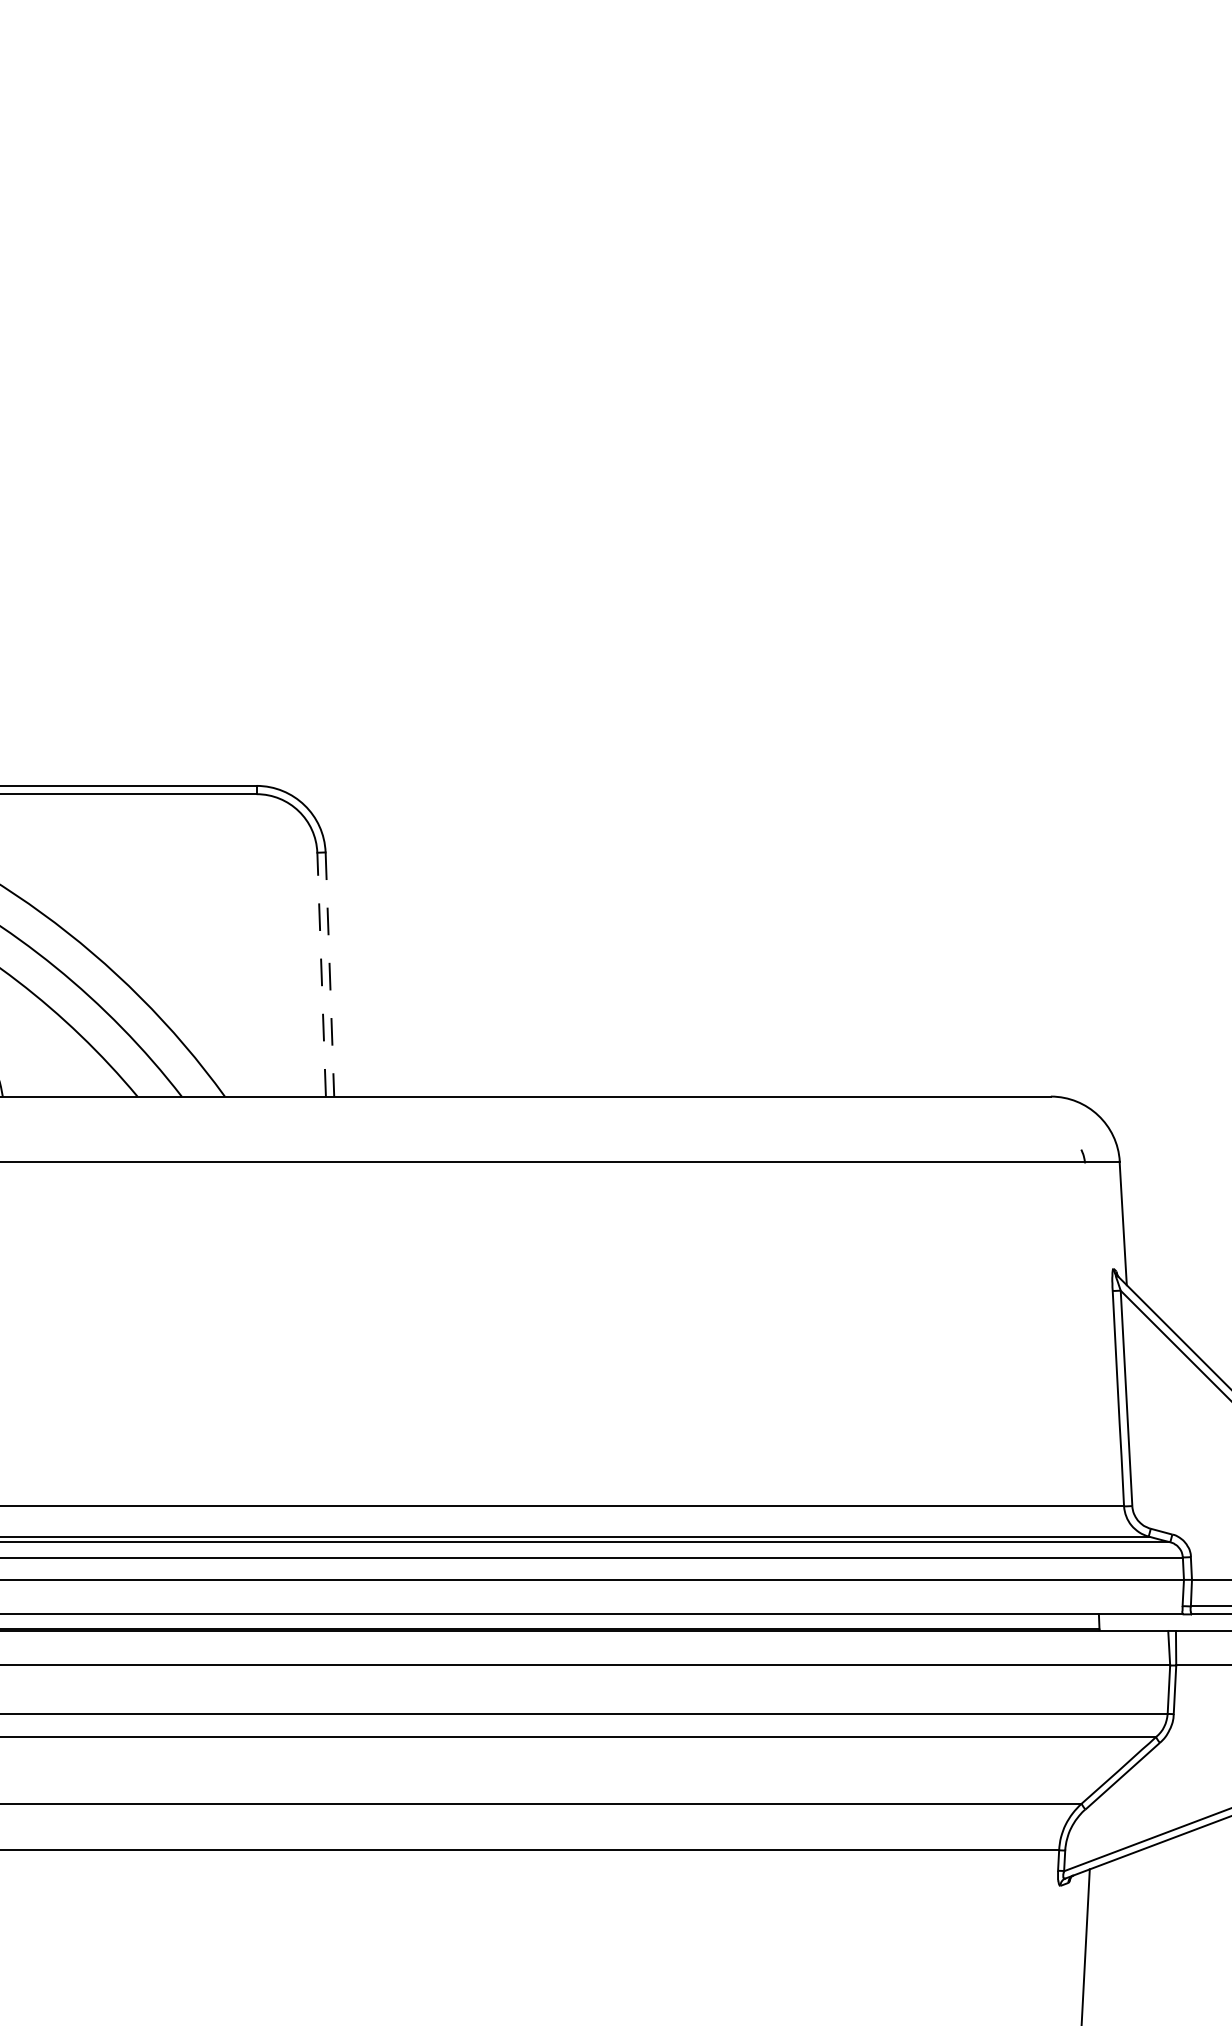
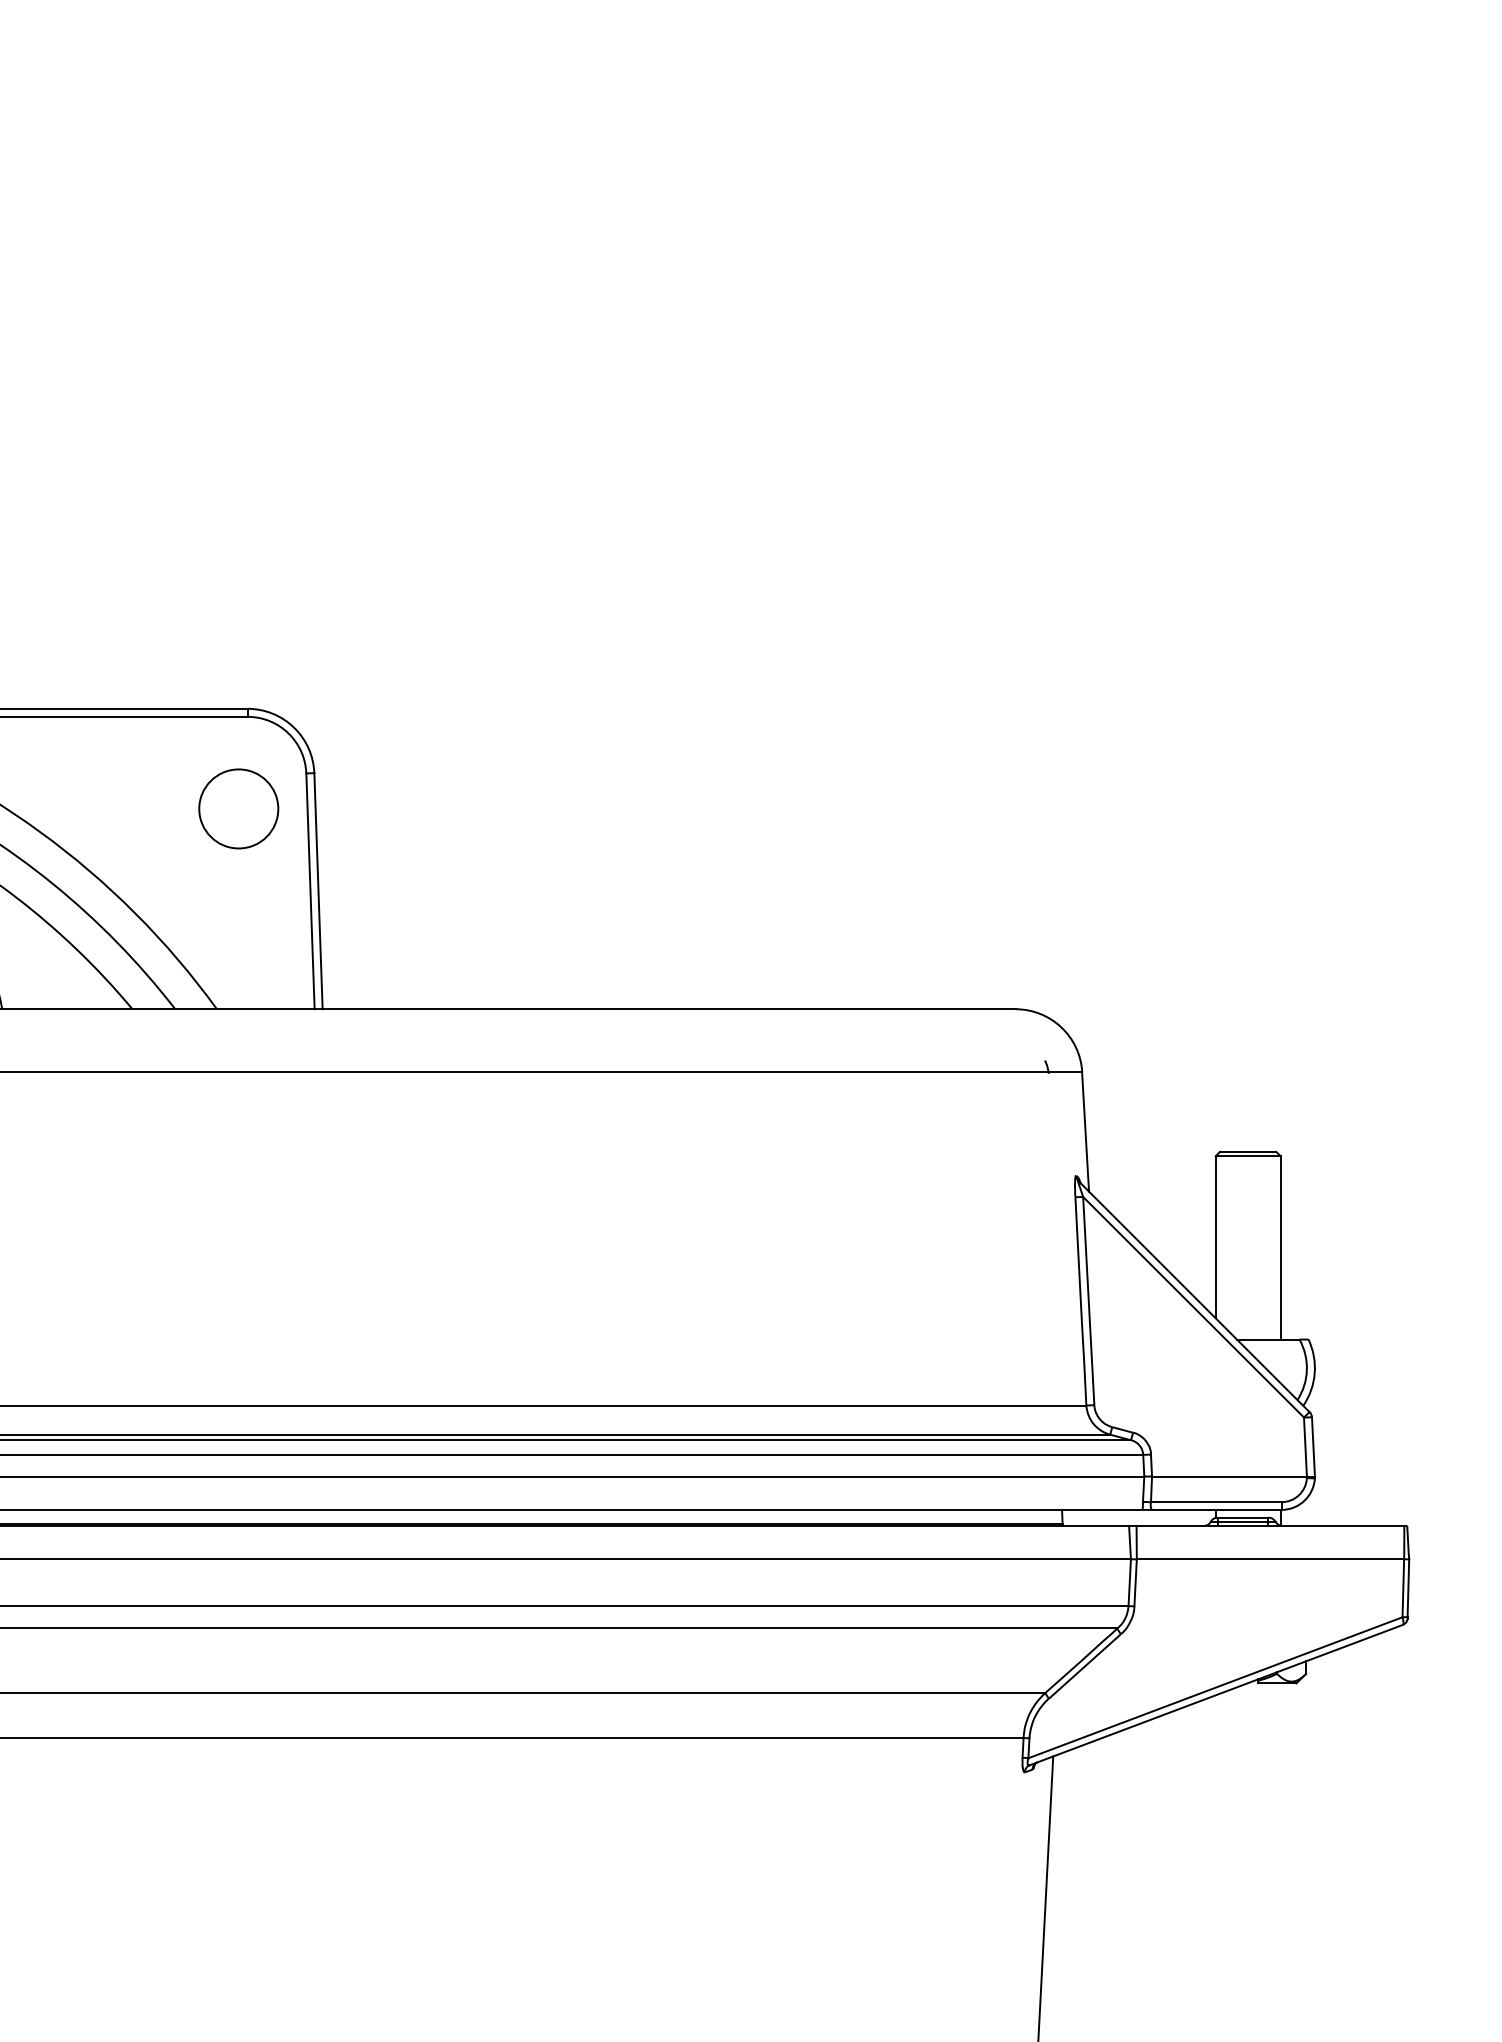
circle: (247, 888) -> (238, 808), added
line: (321, 974) -> (310, 891), dashed -> solid
line: (329, 974) -> (318, 891), dashed -> solid

